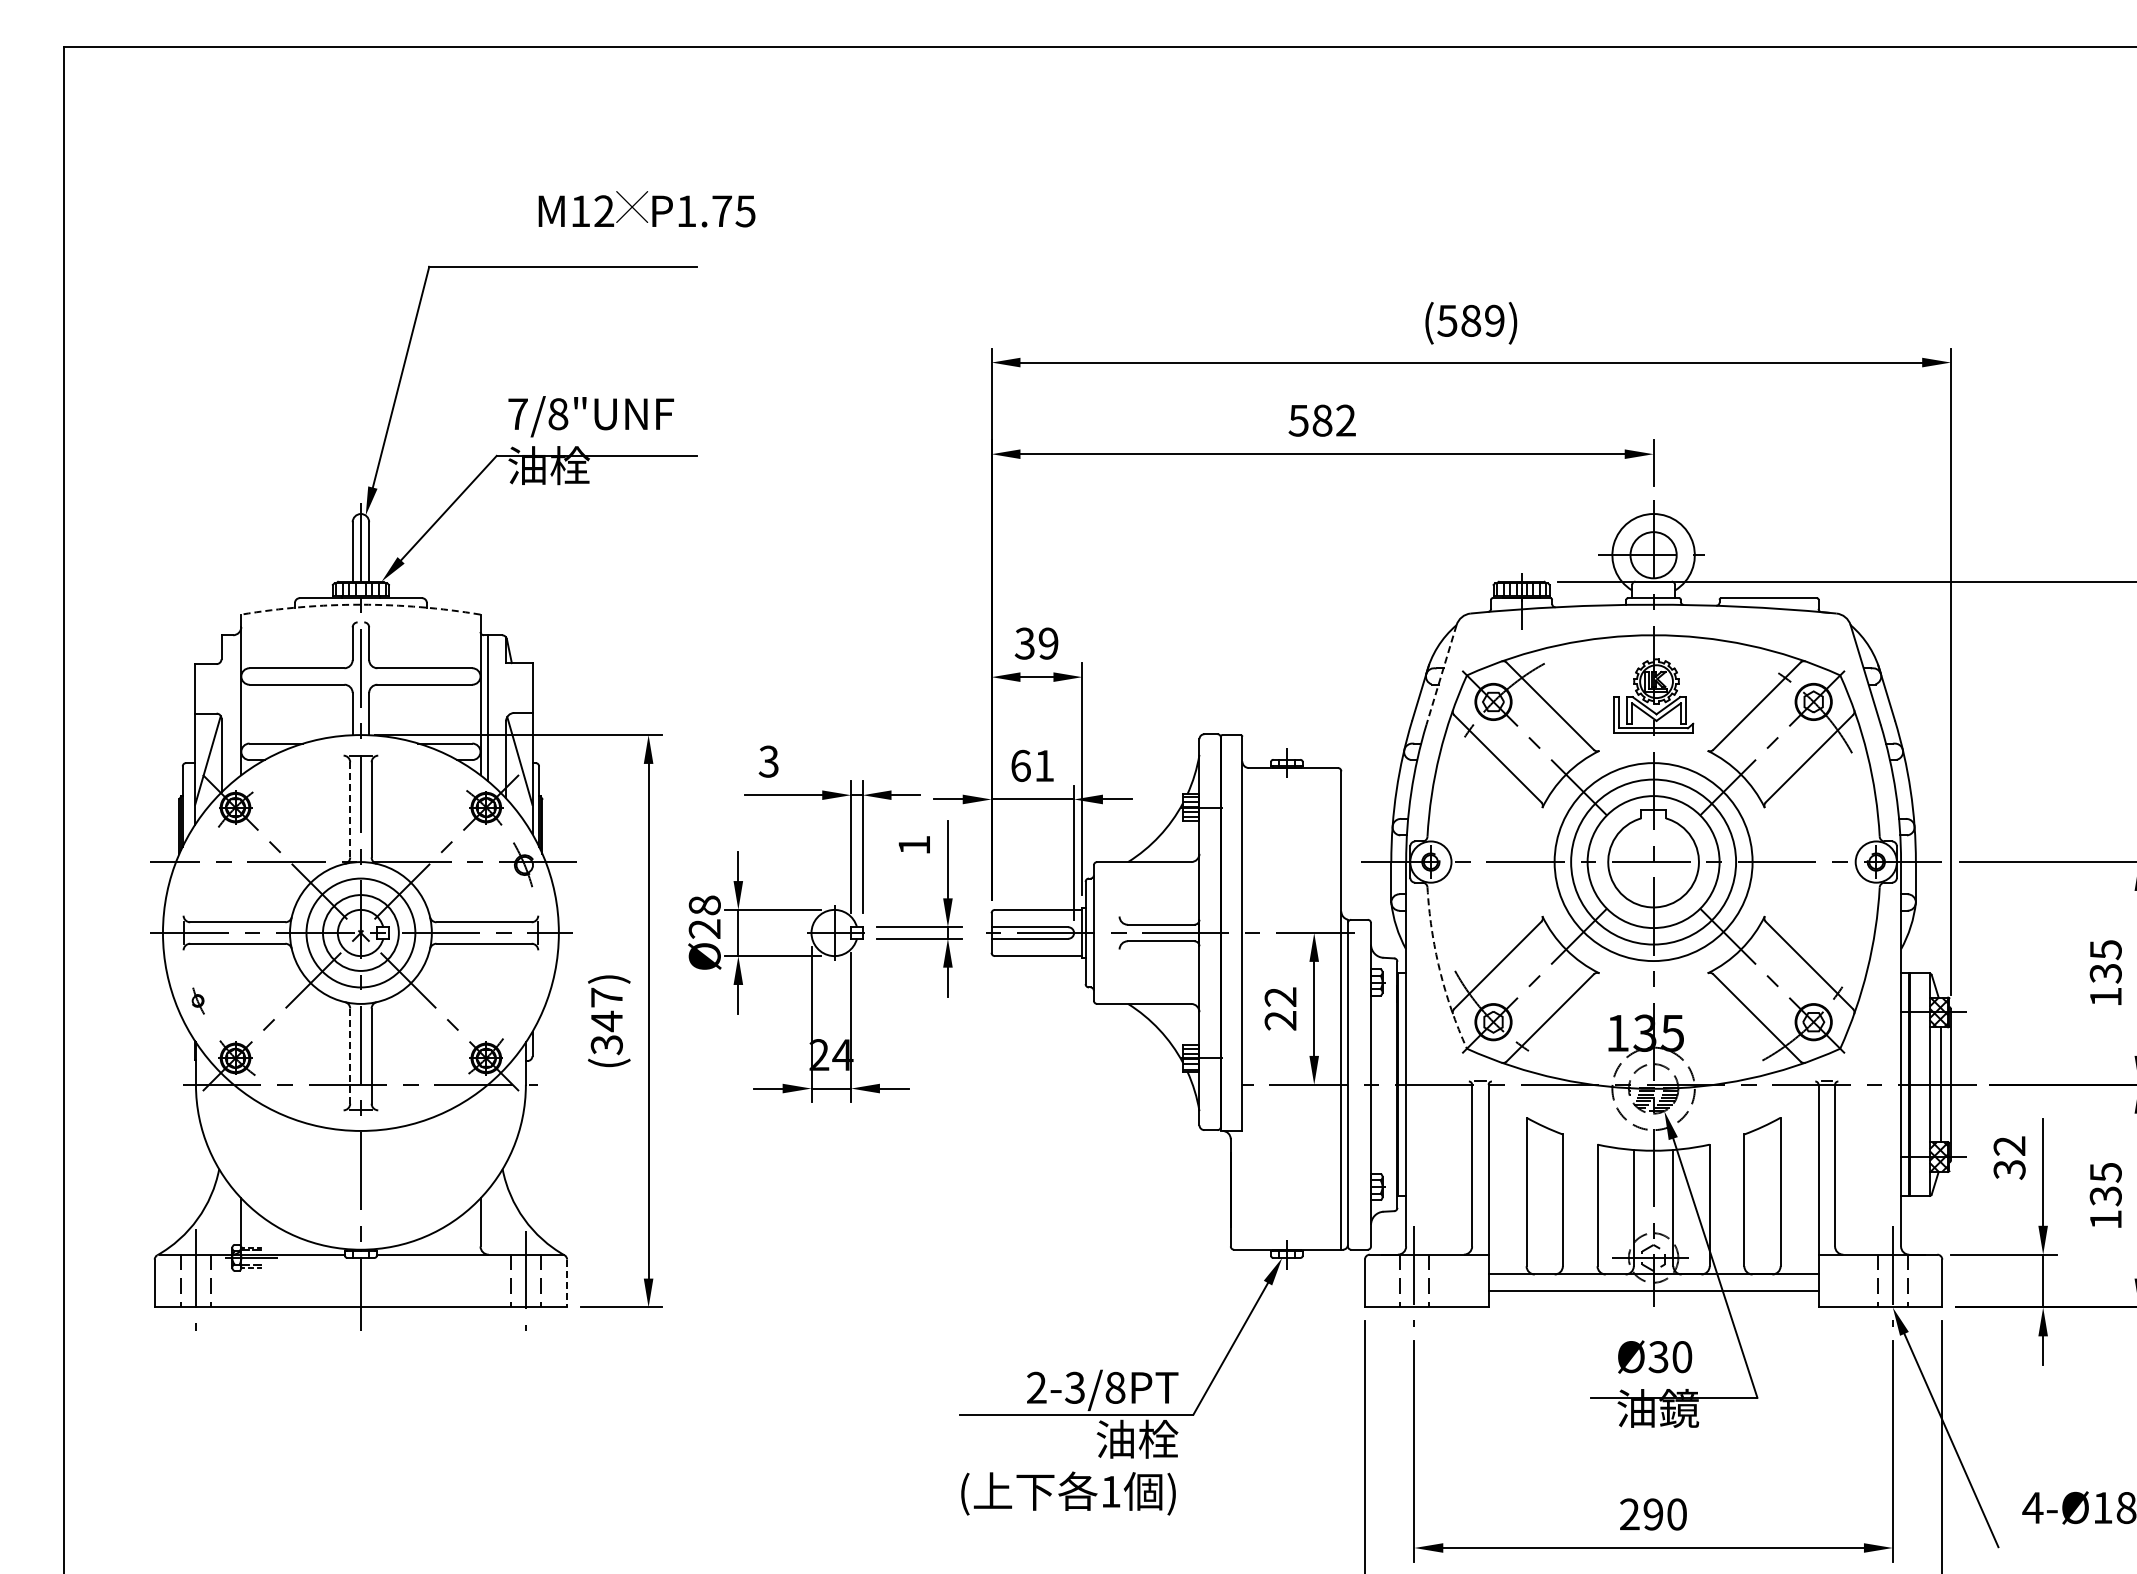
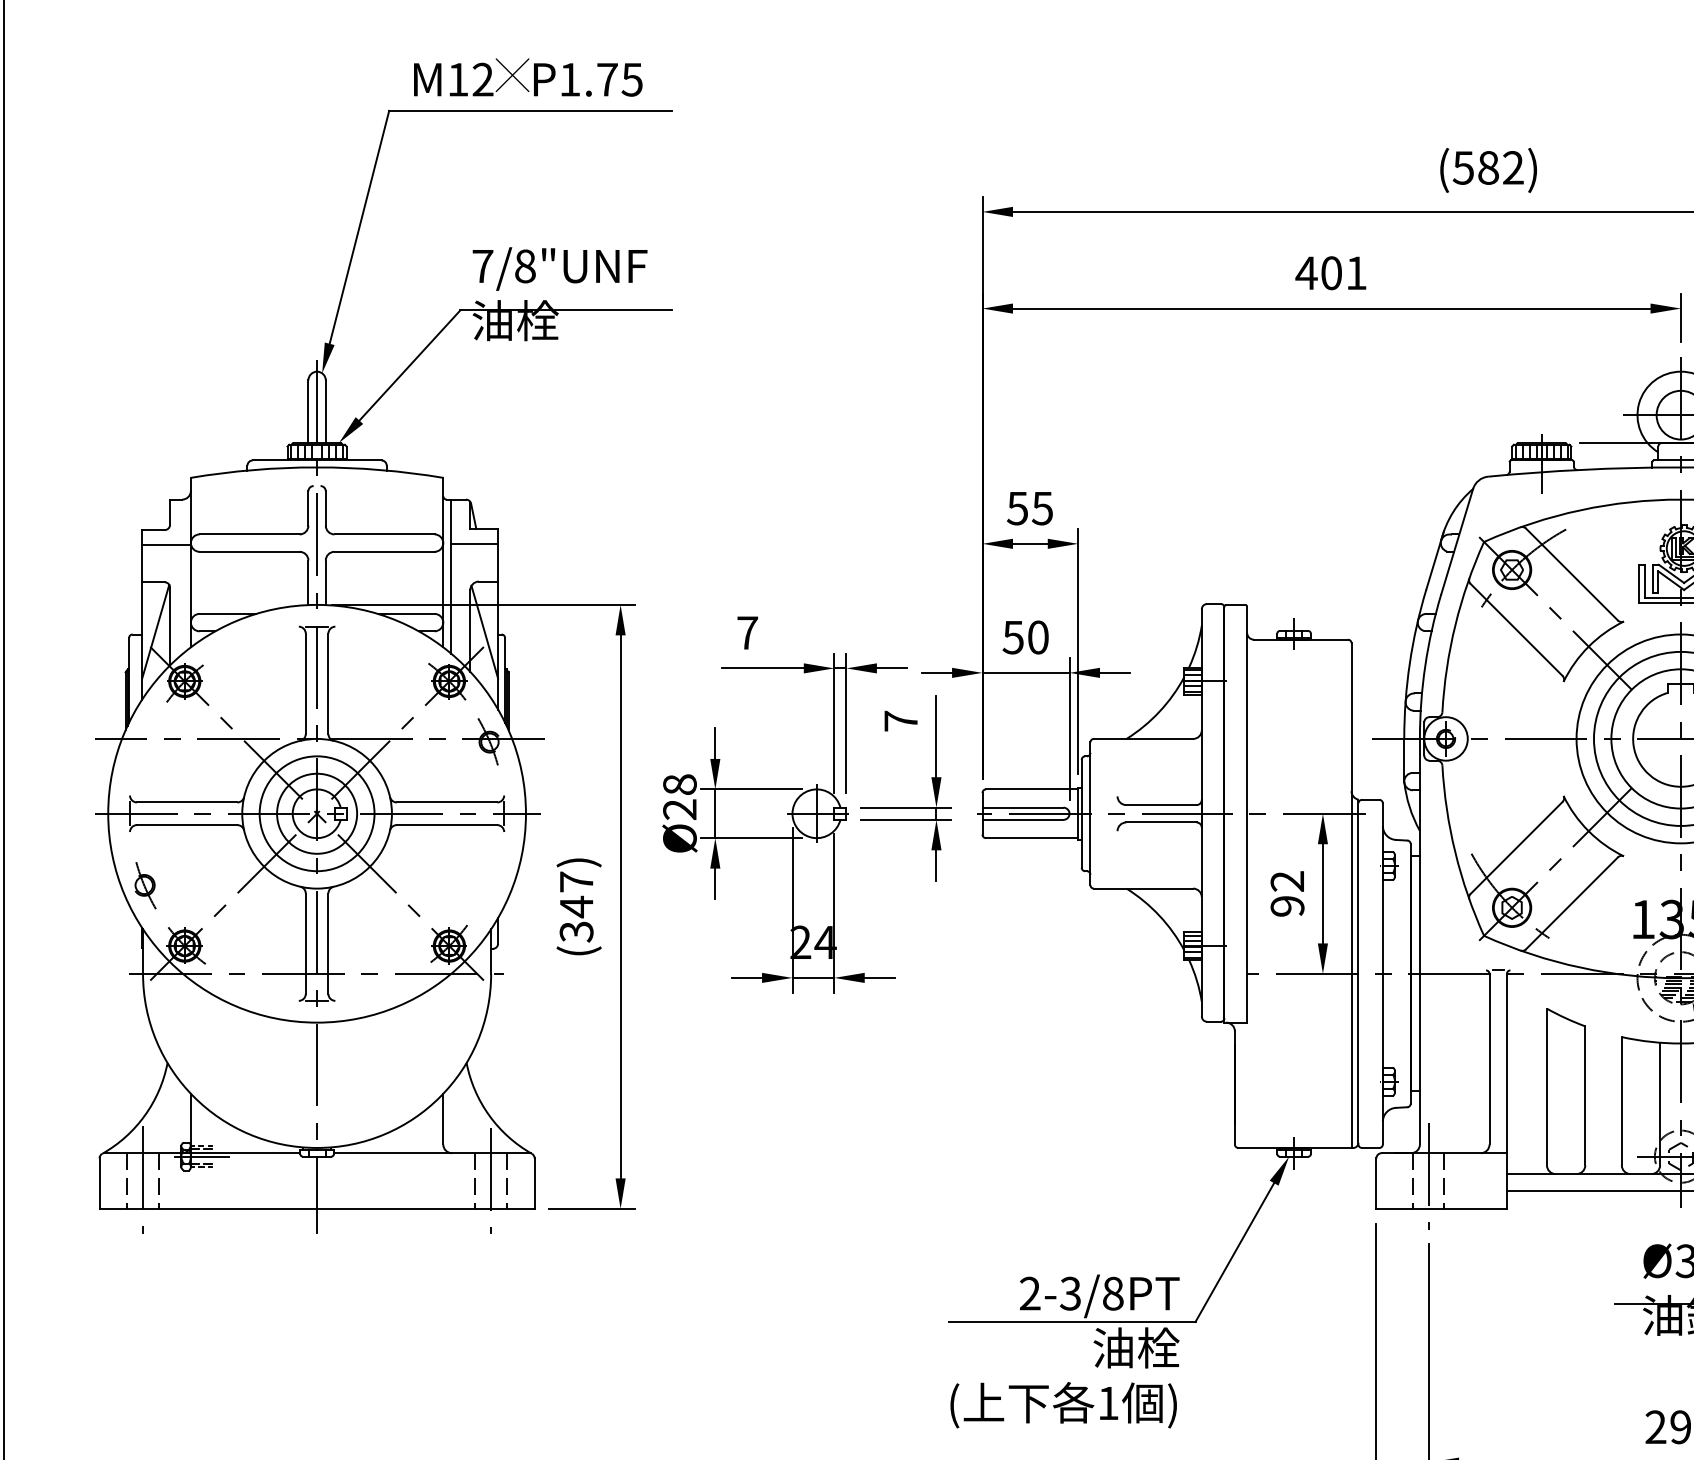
text: (646, 209) -> (527, 77), moved
text: (1494, 320) -> (1513, 167), (589) -> (582)
text: (1321, 420) -> (1330, 273), 582 -> 401
arc: (360, 604) -> (316, 467), dashed -> solid
text: (1036, 643) -> (1029, 508), 39 -> 55
line: (1441, 675) -> (1457, 542), dashed -> solid
line: (509, 677) -> (473, 544), added
line: (218, 678) -> (166, 545), added
text: (768, 761) -> (747, 632), 3 -> 7
text: (1032, 765) -> (1025, 637), 61 -> 50
line: (350, 809) -> (306, 683), dashed -> solid
text: (913, 844) -> (900, 720), 1 -> 7
arc: (1439, 969) -> (1455, 852), dashed -> solid
part: (198, 1000) -> (145, 884), size x1.67
text: (1280, 1020) -> (1287, 906), 22 -> 92
line: (350, 1056) -> (306, 944), dashed -> solid
line: (567, 1283) -> (535, 1183), dashed -> solid

